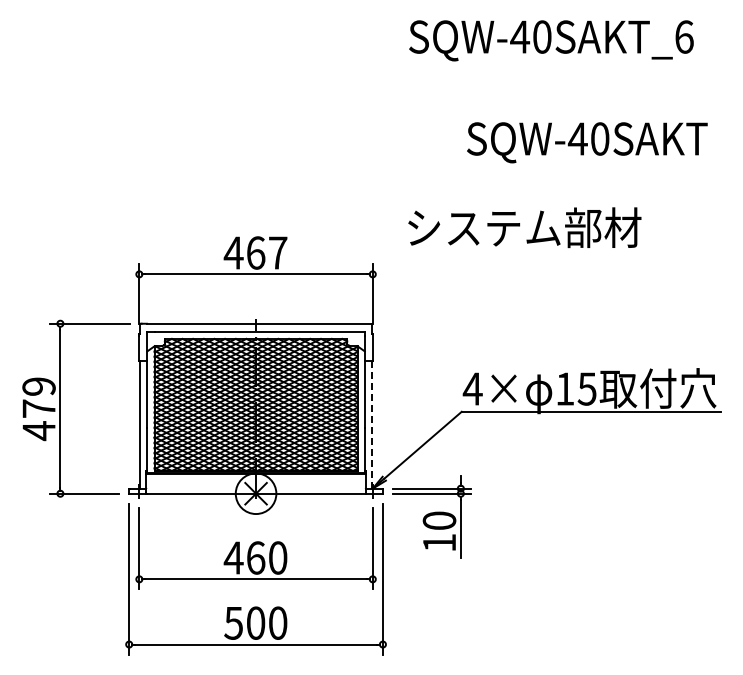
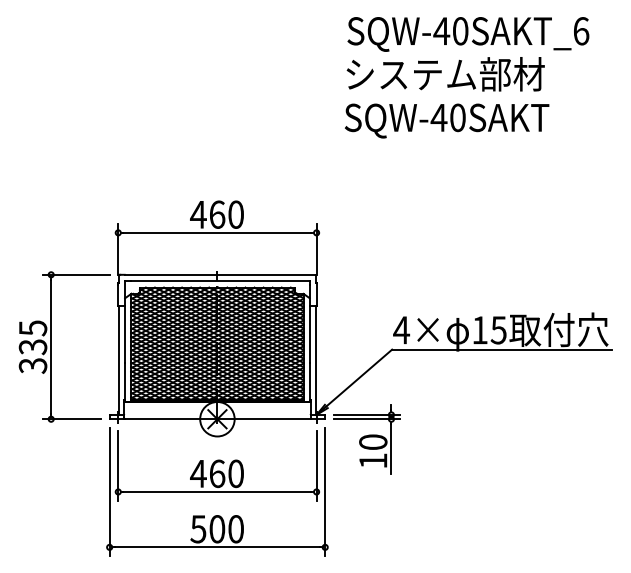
text: (587, 142) -> (447, 120), moved
text: (524, 227) -> (445, 74), moved
text: (278, 252) -> (236, 214), 467 -> 460
text: (38, 409) -> (32, 347), 479 -> 335
line: (372, 424) -> (316, 360), dashed -> solid

